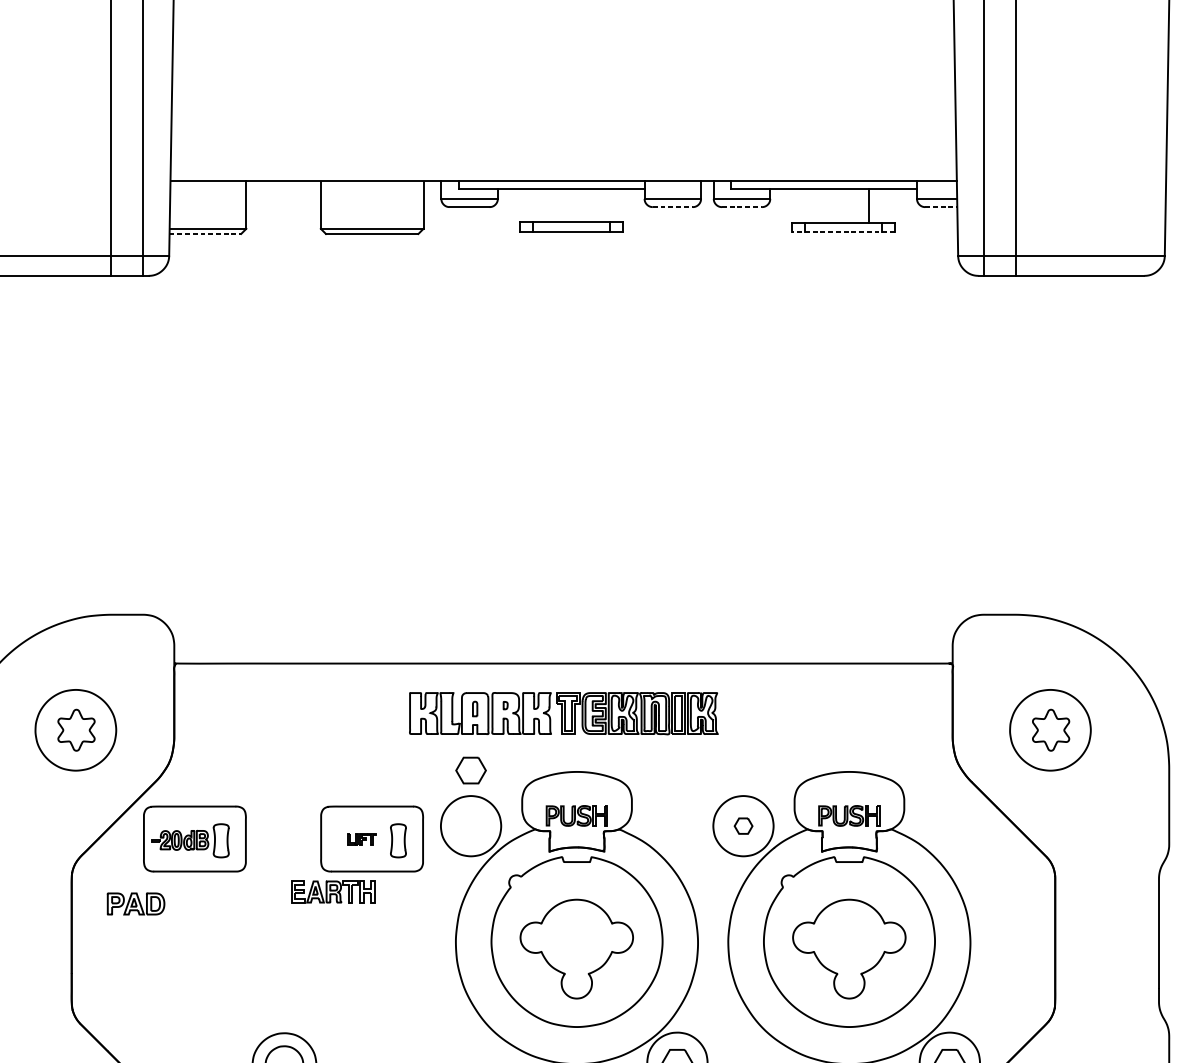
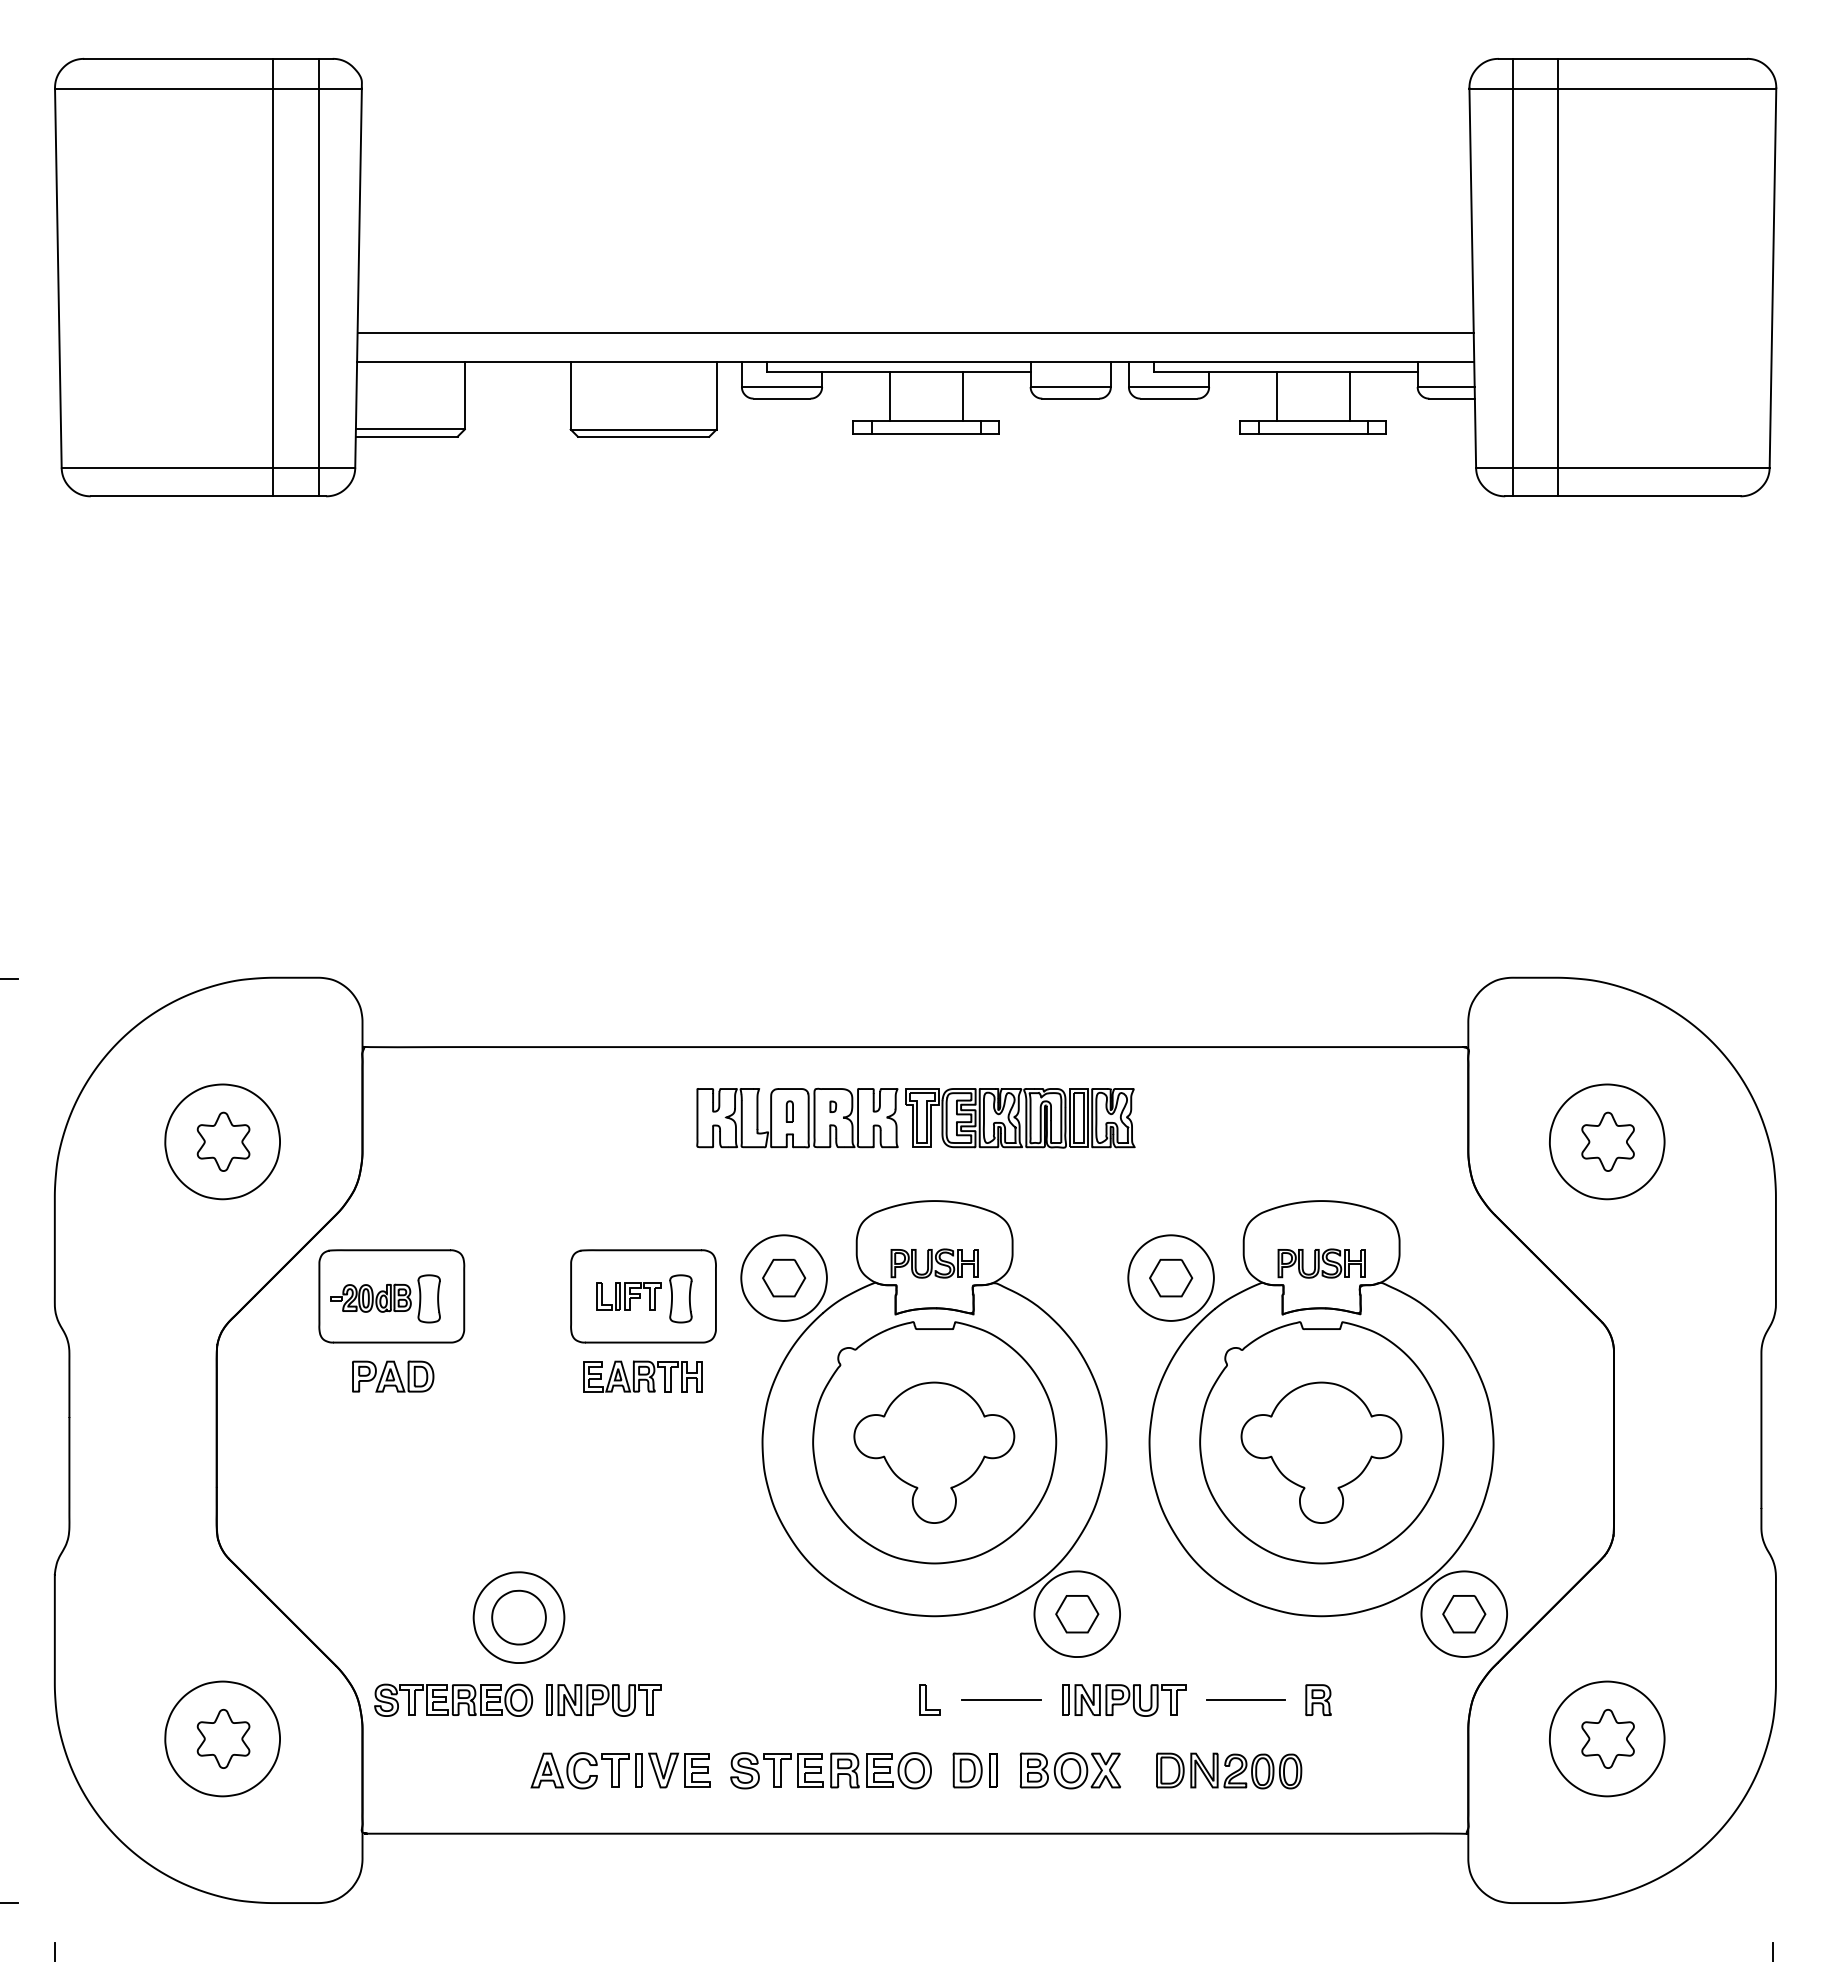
line: (563, 161) -> (915, 333), added
line: (545, 205) -> (889, 396), added
line: (596, 205) -> (962, 396), added
line: (817, 205) -> (1276, 396), added
line: (673, 207) -> (1071, 398), dashed -> solid
line: (742, 207) -> (1169, 398), dashed -> solid
line: (941, 207) -> (1452, 398), dashed -> solid
line: (843, 231) -> (1313, 433), dashed -> solid
line: (205, 233) -> (406, 436), dashed -> solid
part: (471, 770) -> (784, 1277), moved
part: (743, 825) -> (1171, 1277), size x1.67
part: (361, 839) -> (628, 1296), size x1.67
part: (332, 891) -> (642, 1376), moved
part: (136, 903) -> (393, 1376), moved

